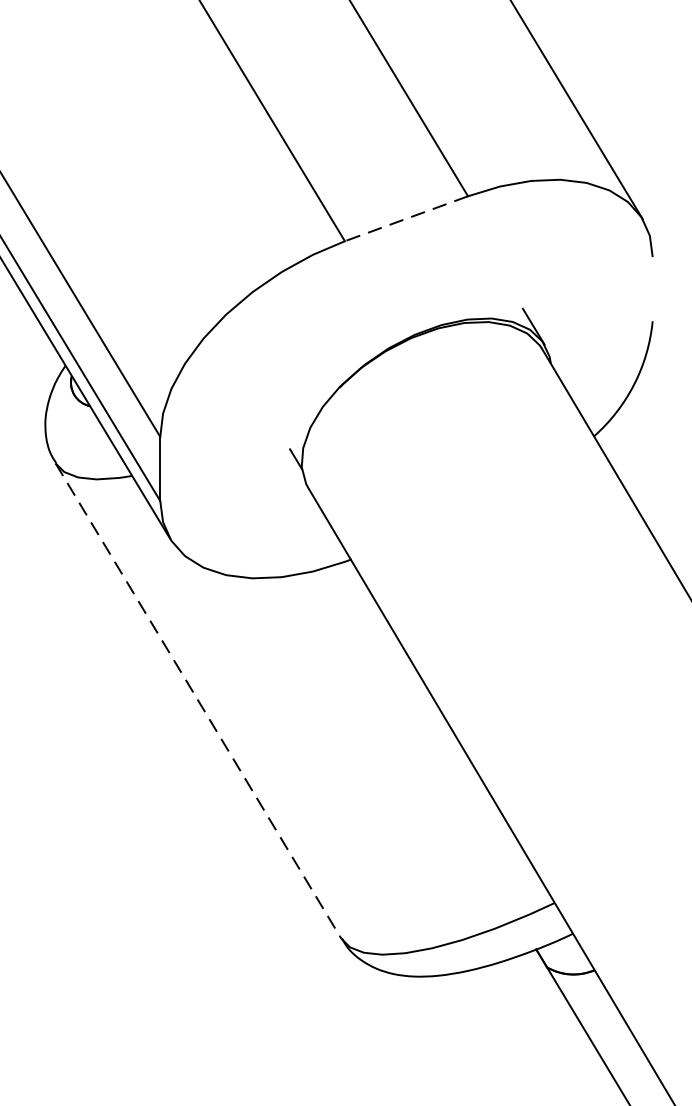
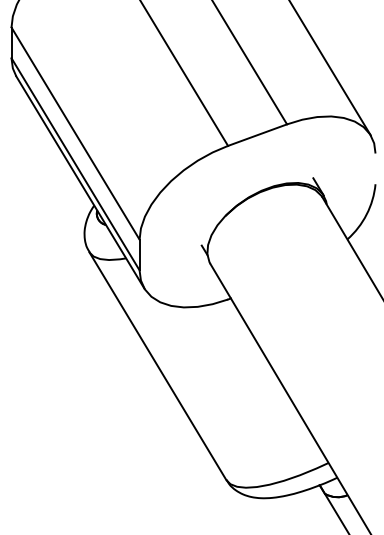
line: (406, 219) -> (257, 135), dashed -> solid
line: (197, 701) -> (157, 366), dashed -> solid

